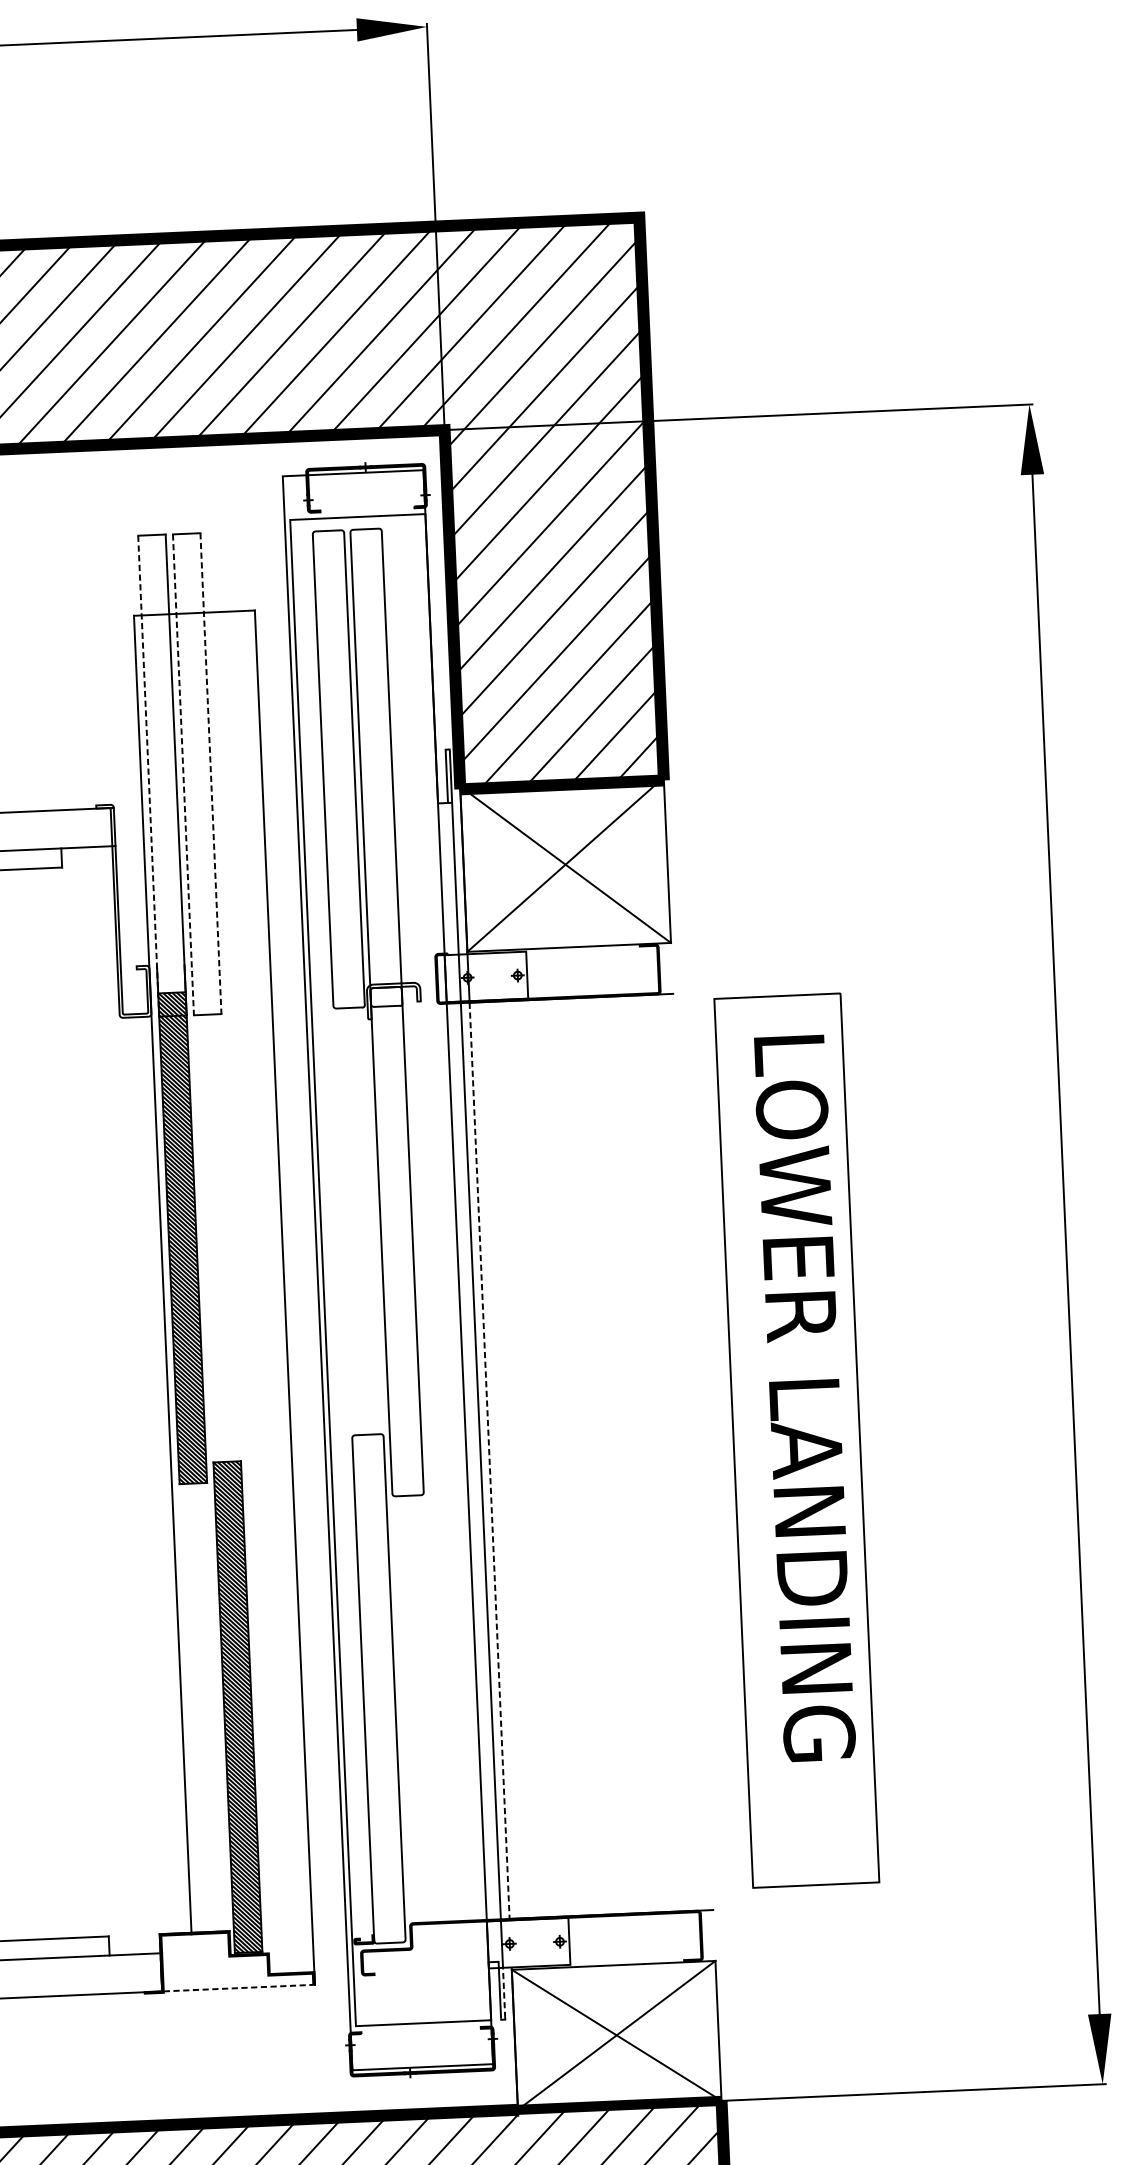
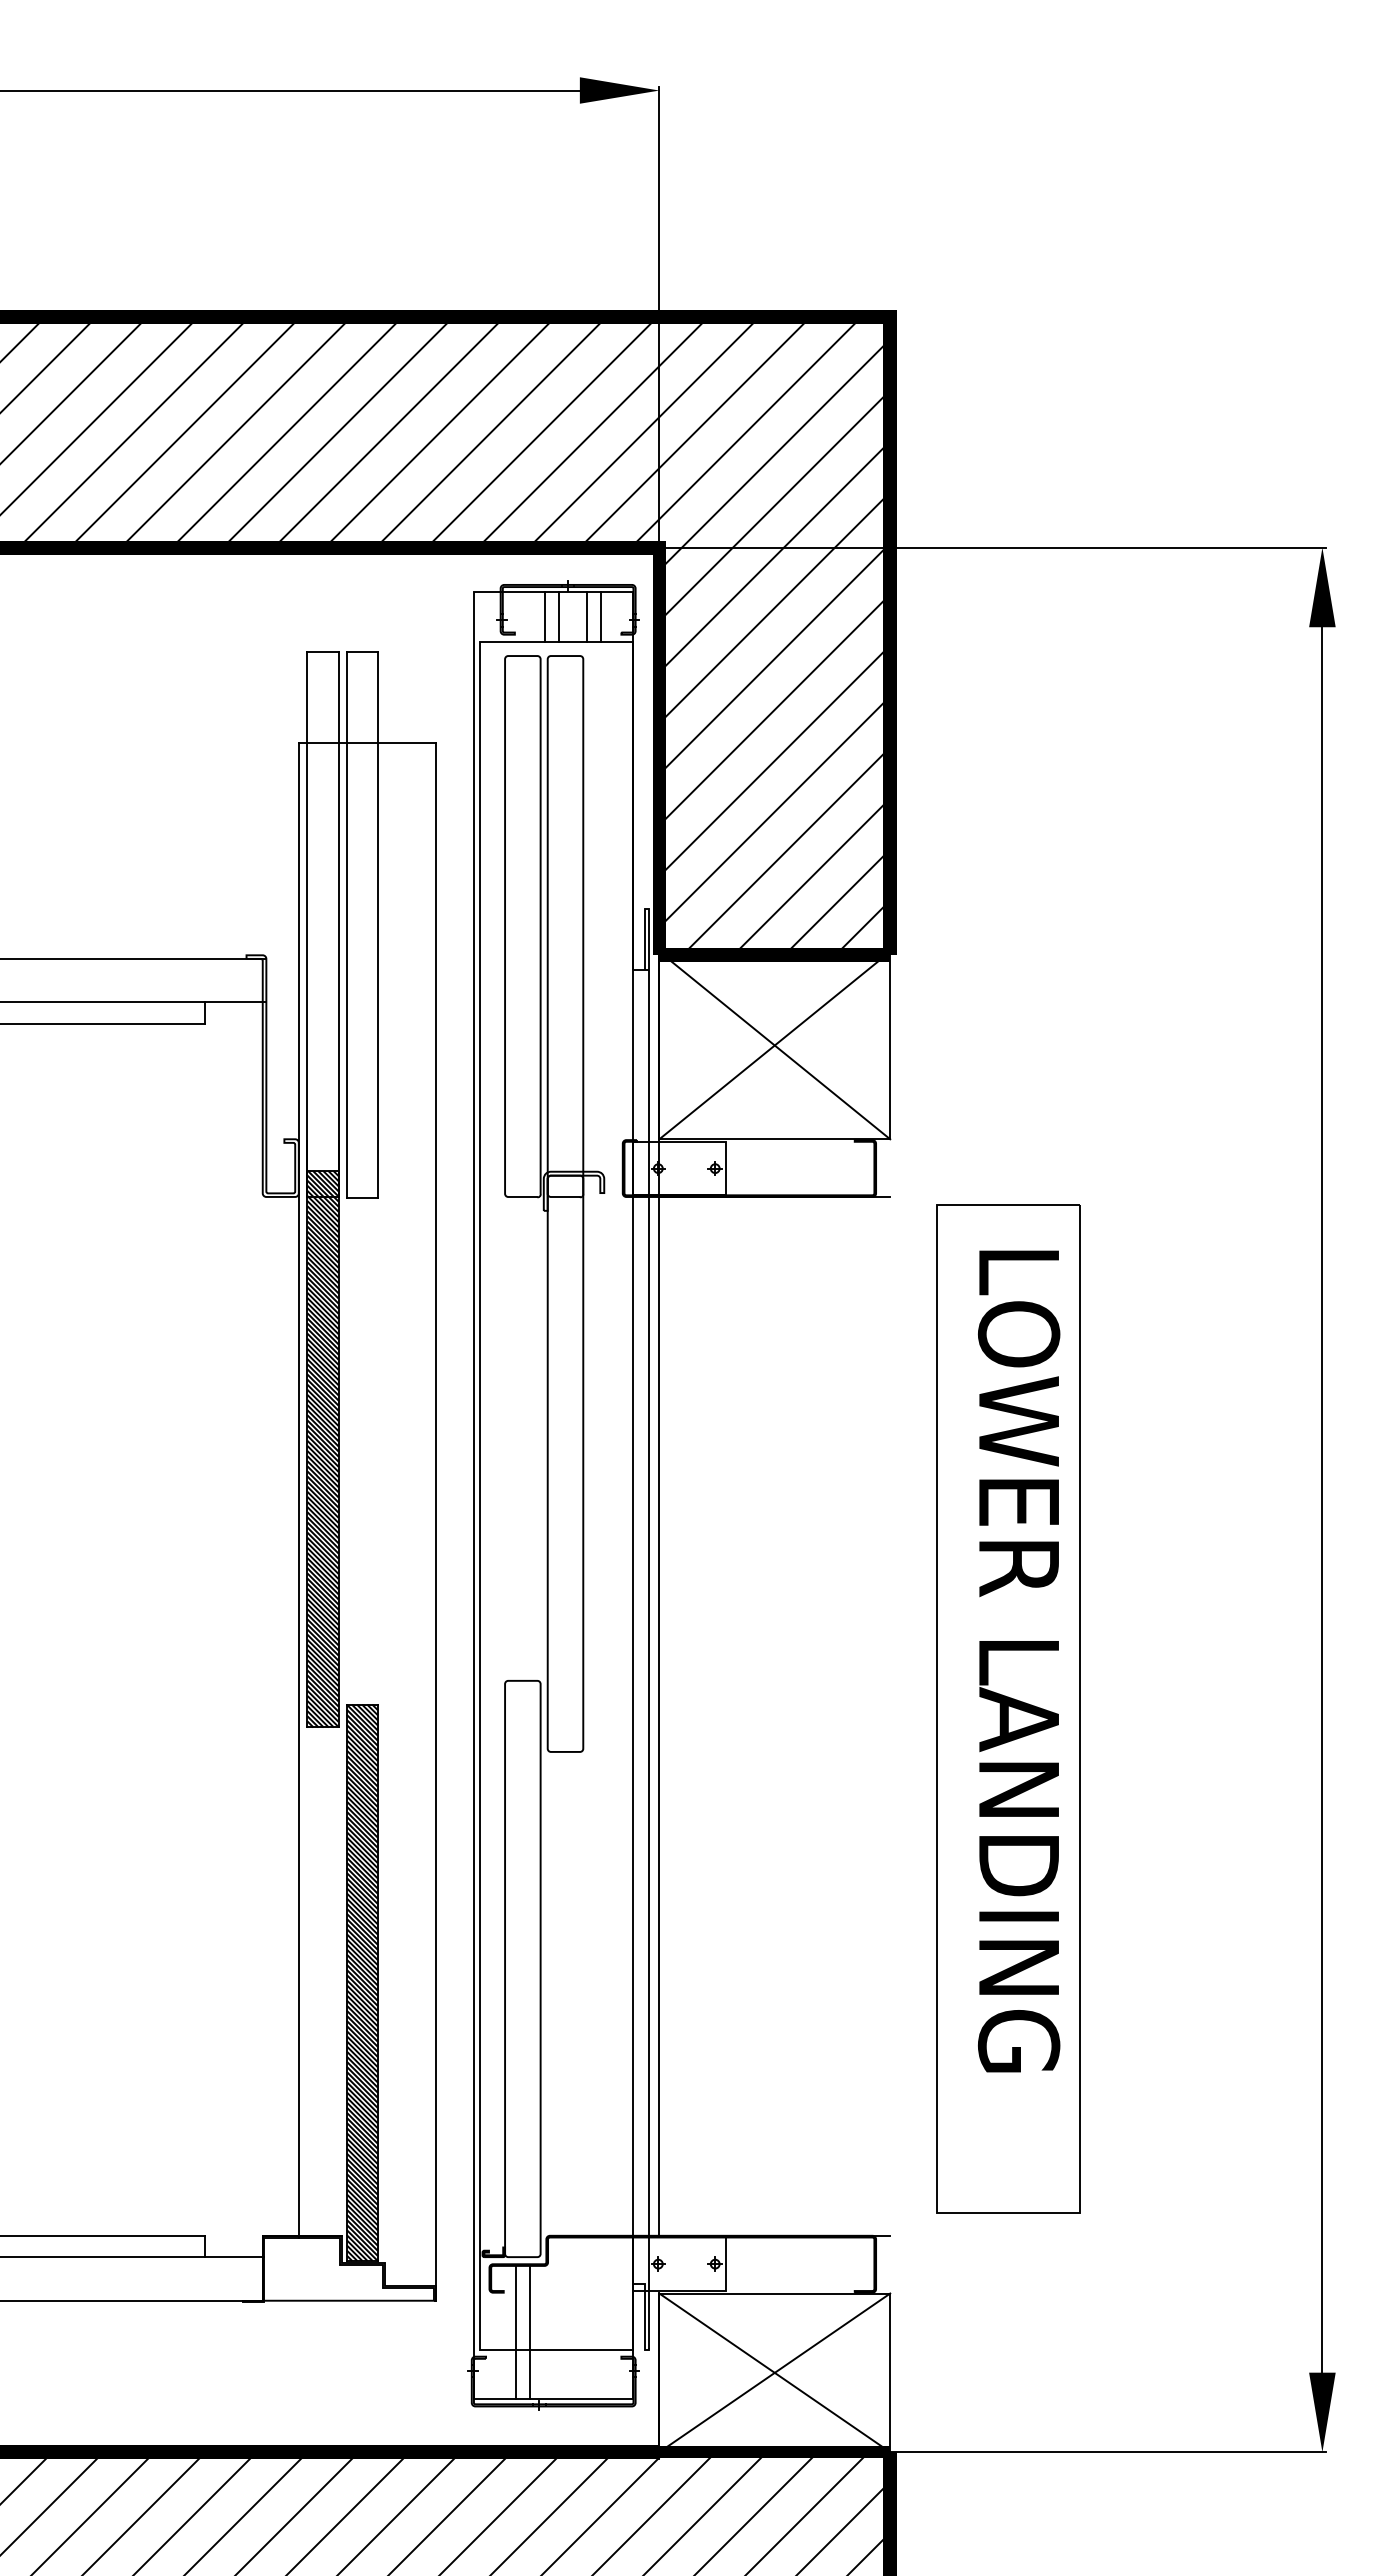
line: (396, 492) -> (601, 616), added
line: (383, 493) -> (587, 616), added
line: (358, 494) -> (558, 616), added
line: (345, 495) -> (544, 616), added
line: (210, 773) -> (377, 924), dashed -> solid
line: (183, 774) -> (346, 924), dashed -> solid
line: (148, 775) -> (307, 924), dashed -> solid
line: (489, 1460) -> (659, 1716), dashed -> solid
line: (238, 1987) -> (349, 2300), dashed -> solid
line: (504, 1992) -> (649, 2318), dashed -> solid
line: (386, 2009) -> (515, 2332), added
line: (398, 2009) -> (529, 2332), added

